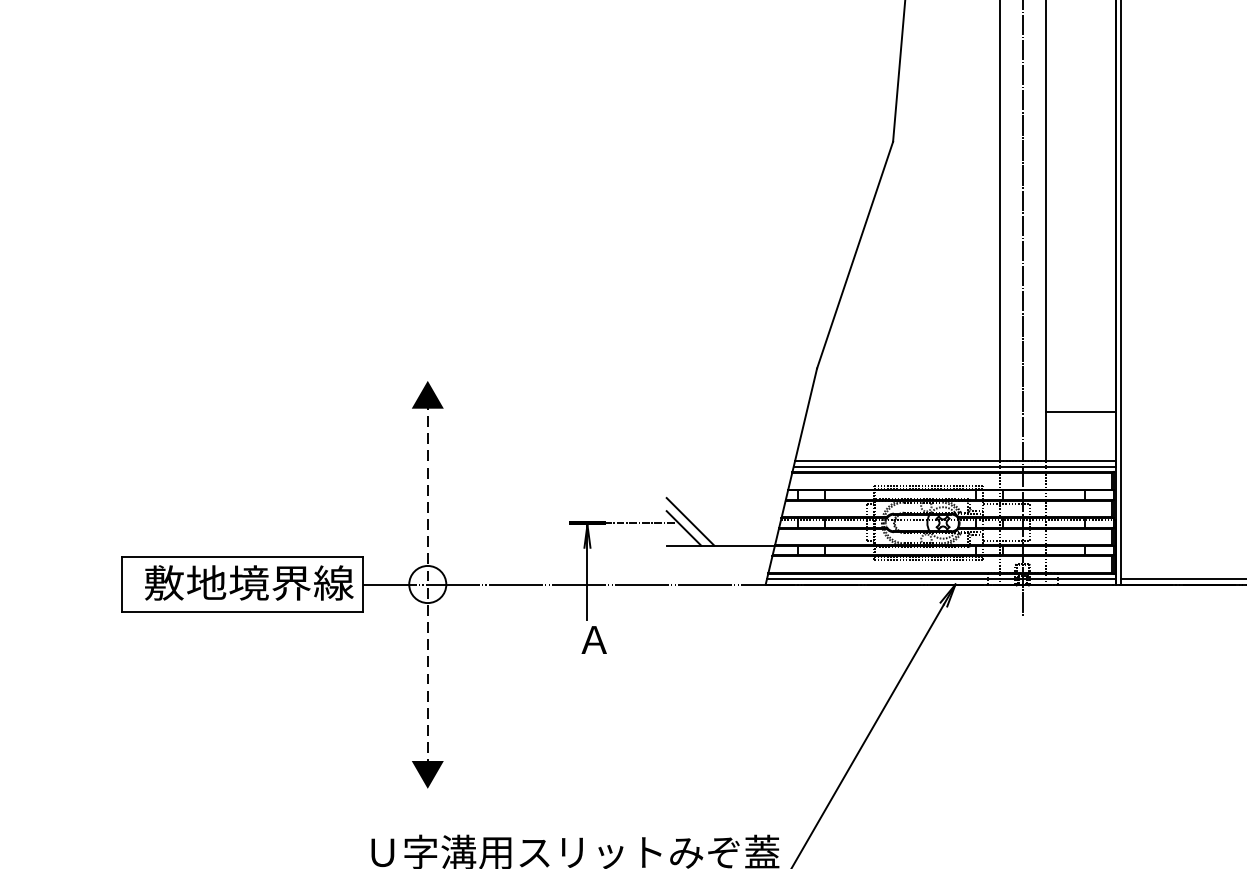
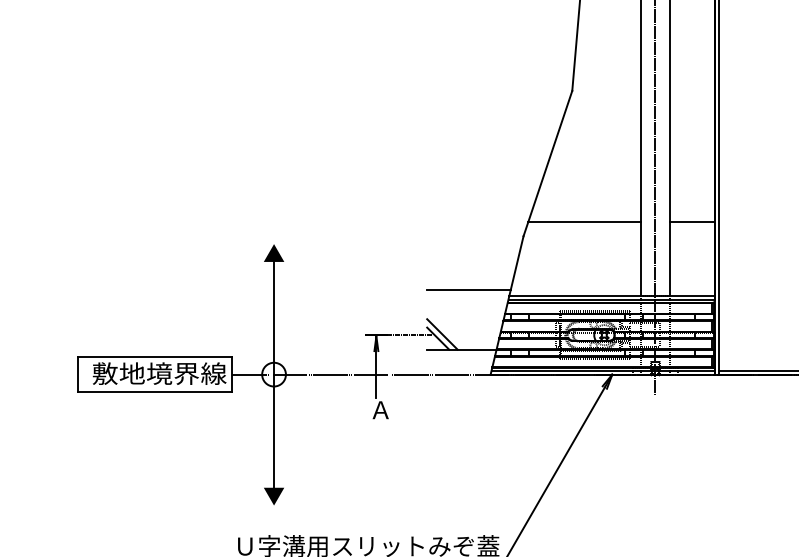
line: (912, 347) -> (584, 222), added
line: (1080, 412) -> (692, 222), moved
line: (731, 453) -> (468, 290), added
line: (428, 584) -> (274, 374), dashed -> solid

